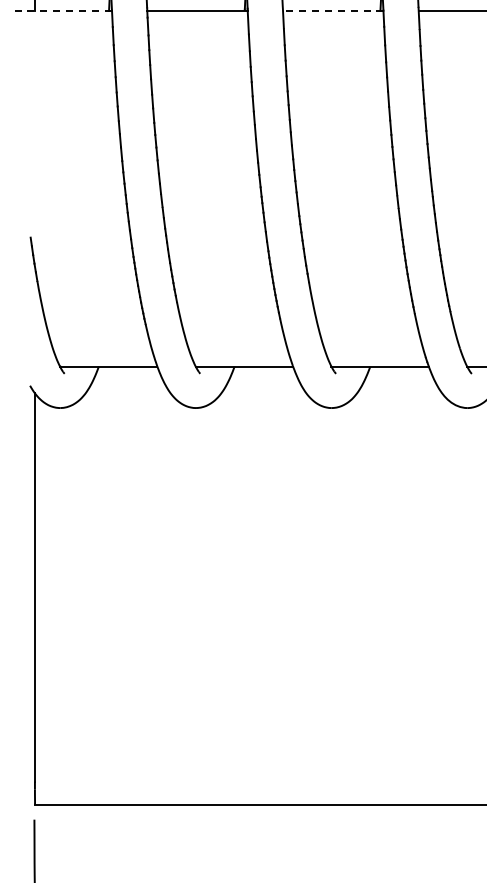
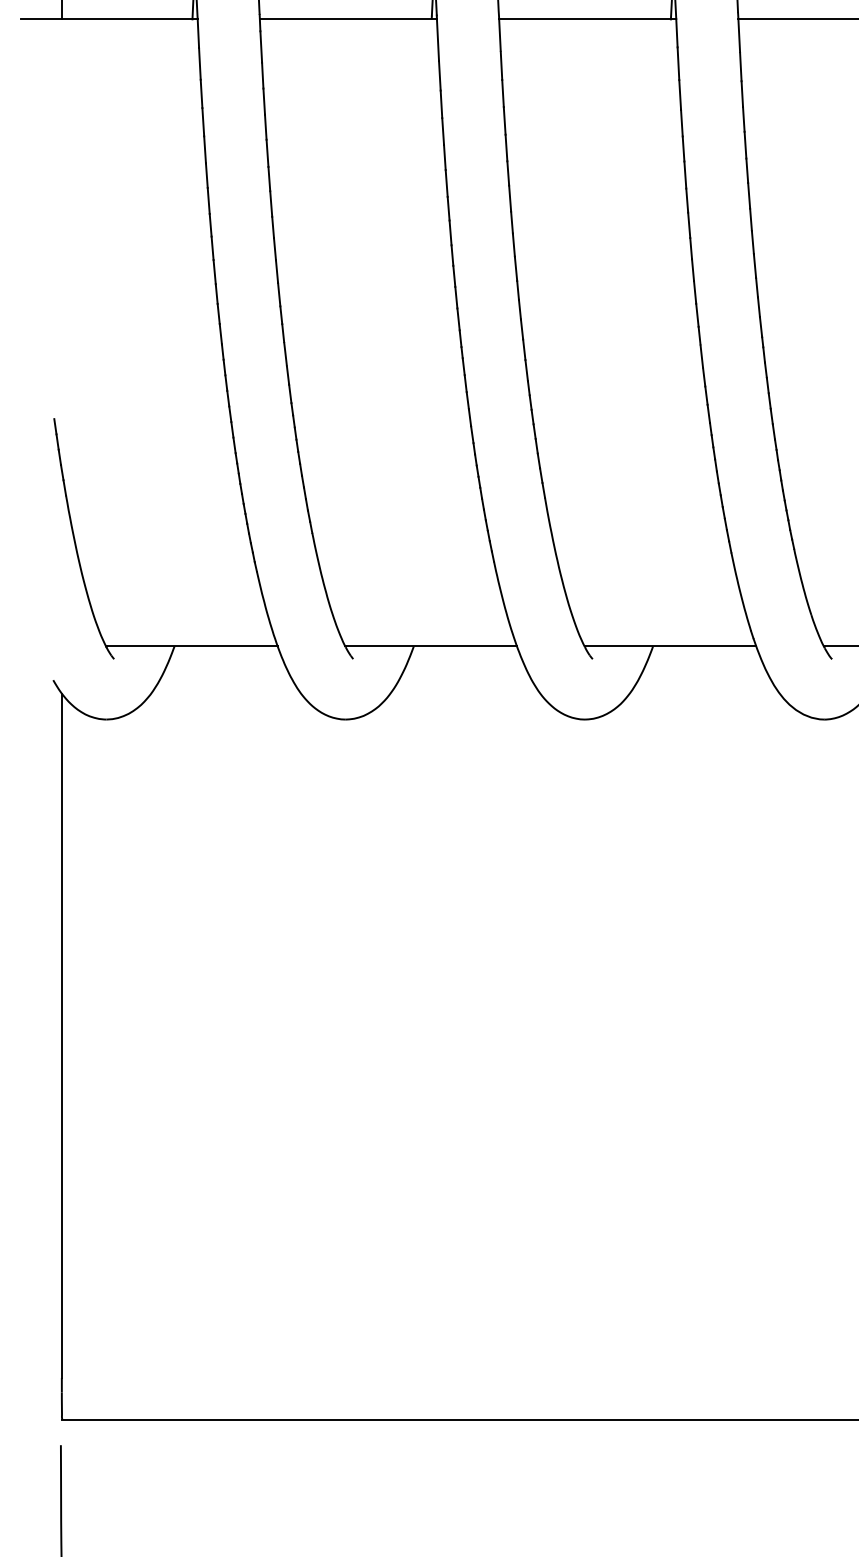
line: (61, 10) -> (108, 18), dashed -> solid
line: (332, 10) -> (586, 18), dashed -> solid

